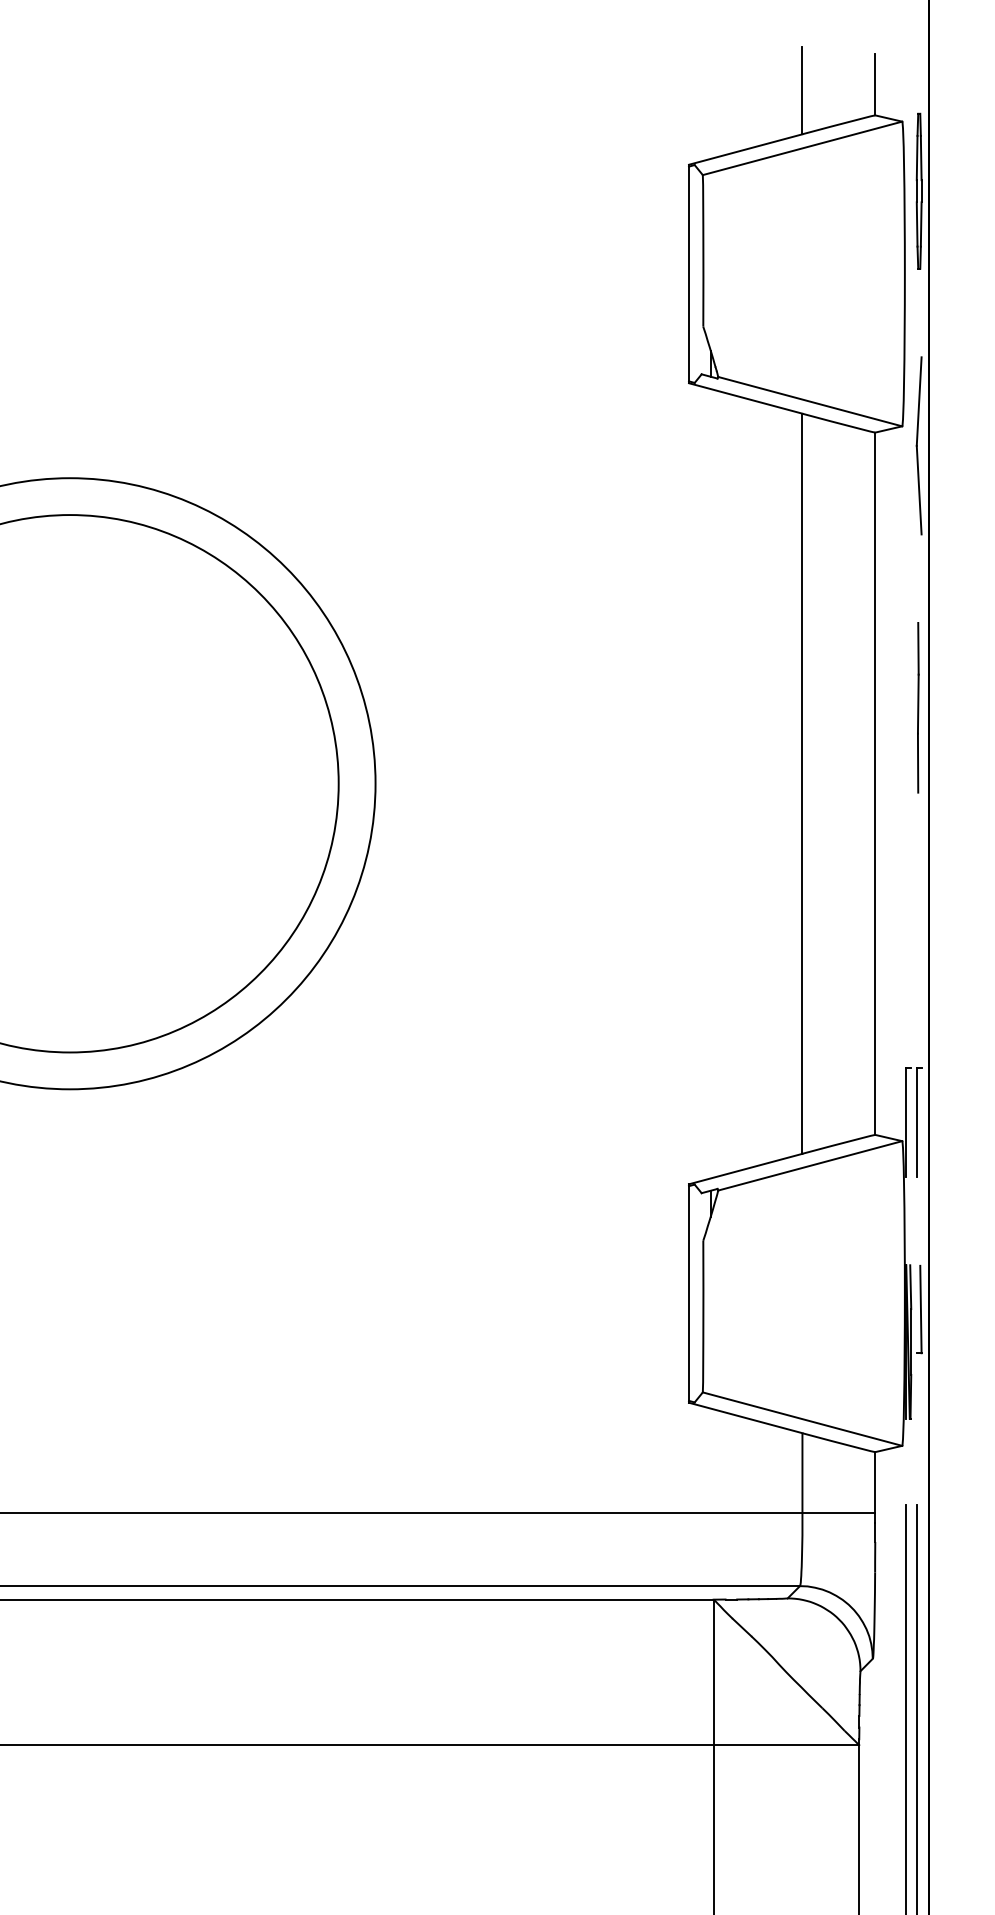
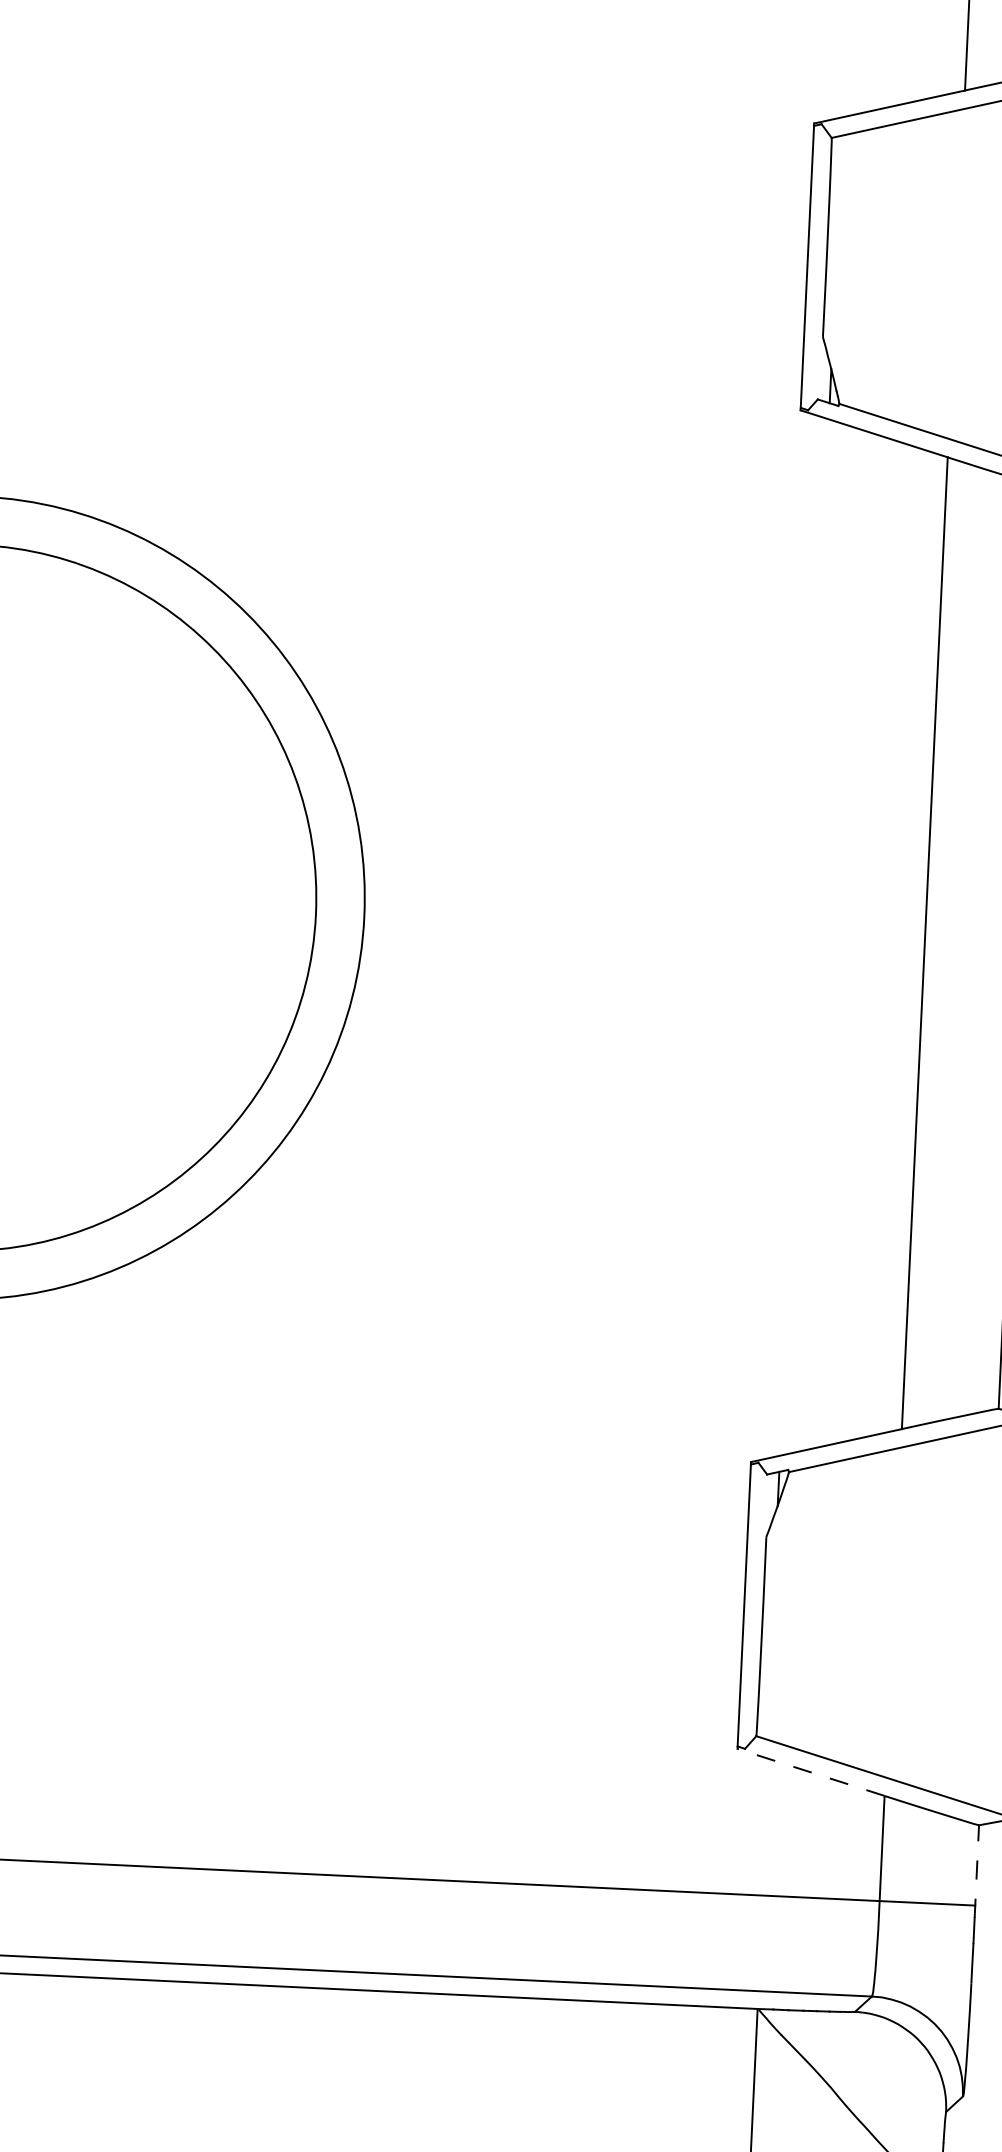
line: (745, 1417) -> (810, 1771), solid -> dashed
line: (875, 1486) -> (977, 1870), solid -> dashed

